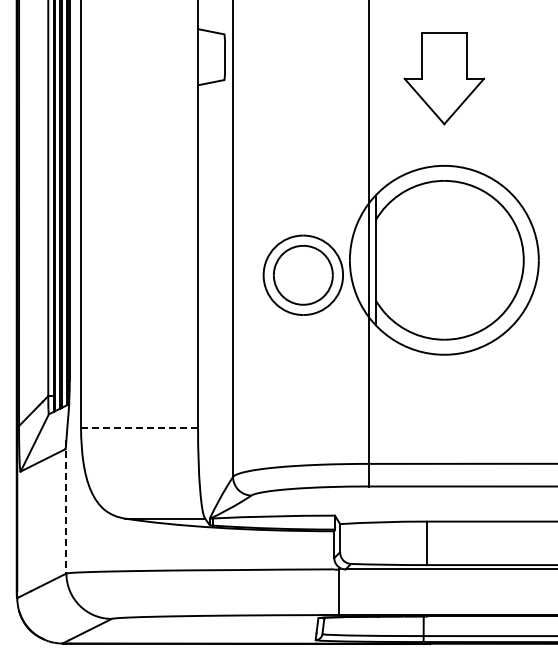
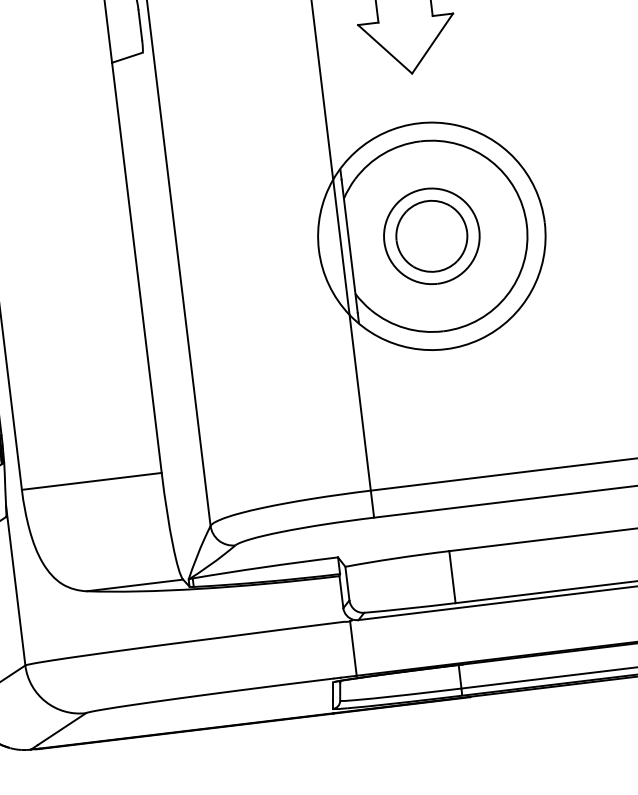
part: (302, 274) -> (430, 235), moved
line: (140, 428) -> (92, 481), dashed -> solid
line: (66, 506) -> (15, 585), dashed -> solid

